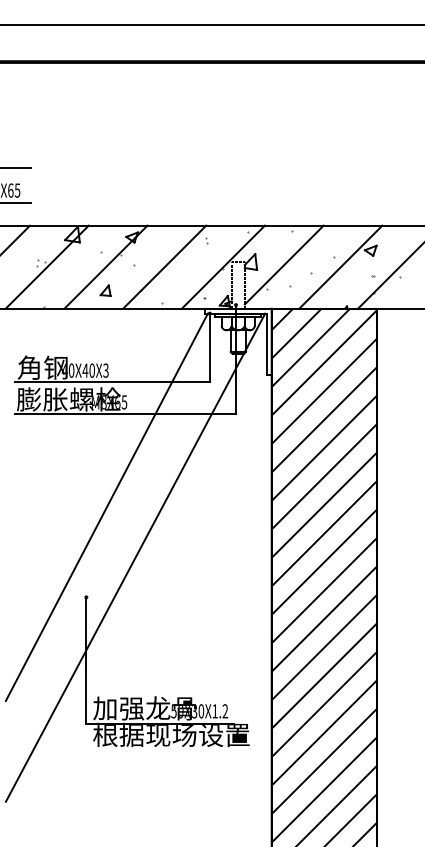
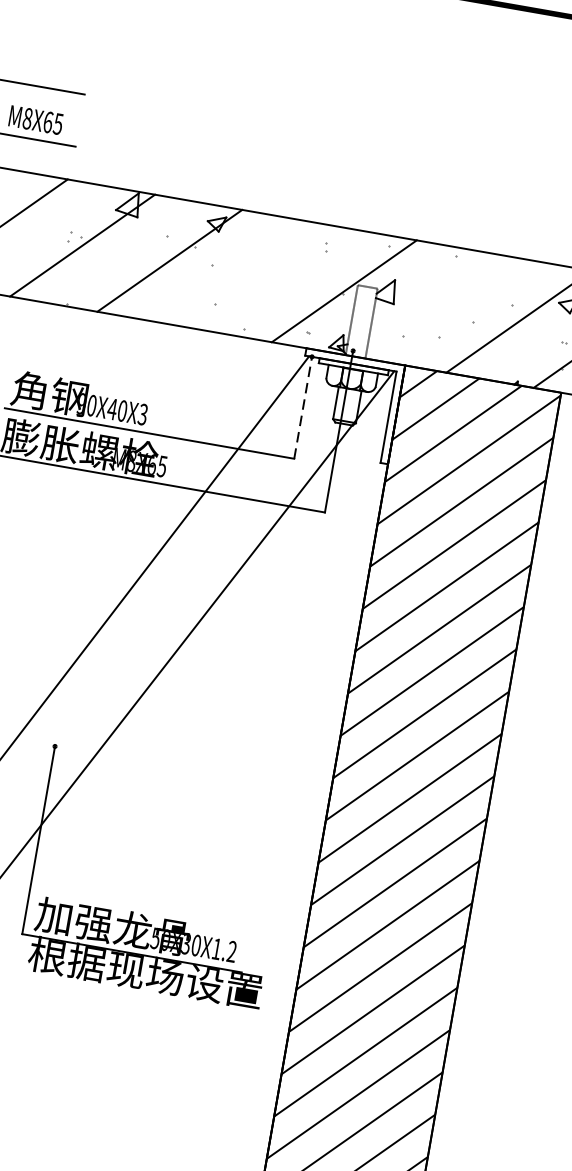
line: (283, 264) -> (434, 302), removed
line: (164, 266) -> (256, 275), removed
part: (105, 290) -> (163, 295), removed
line: (209, 347) -> (302, 407), solid -> dashed
text: (64, 370) -> (81, 403), 40X40X3 -> 90X40X3

